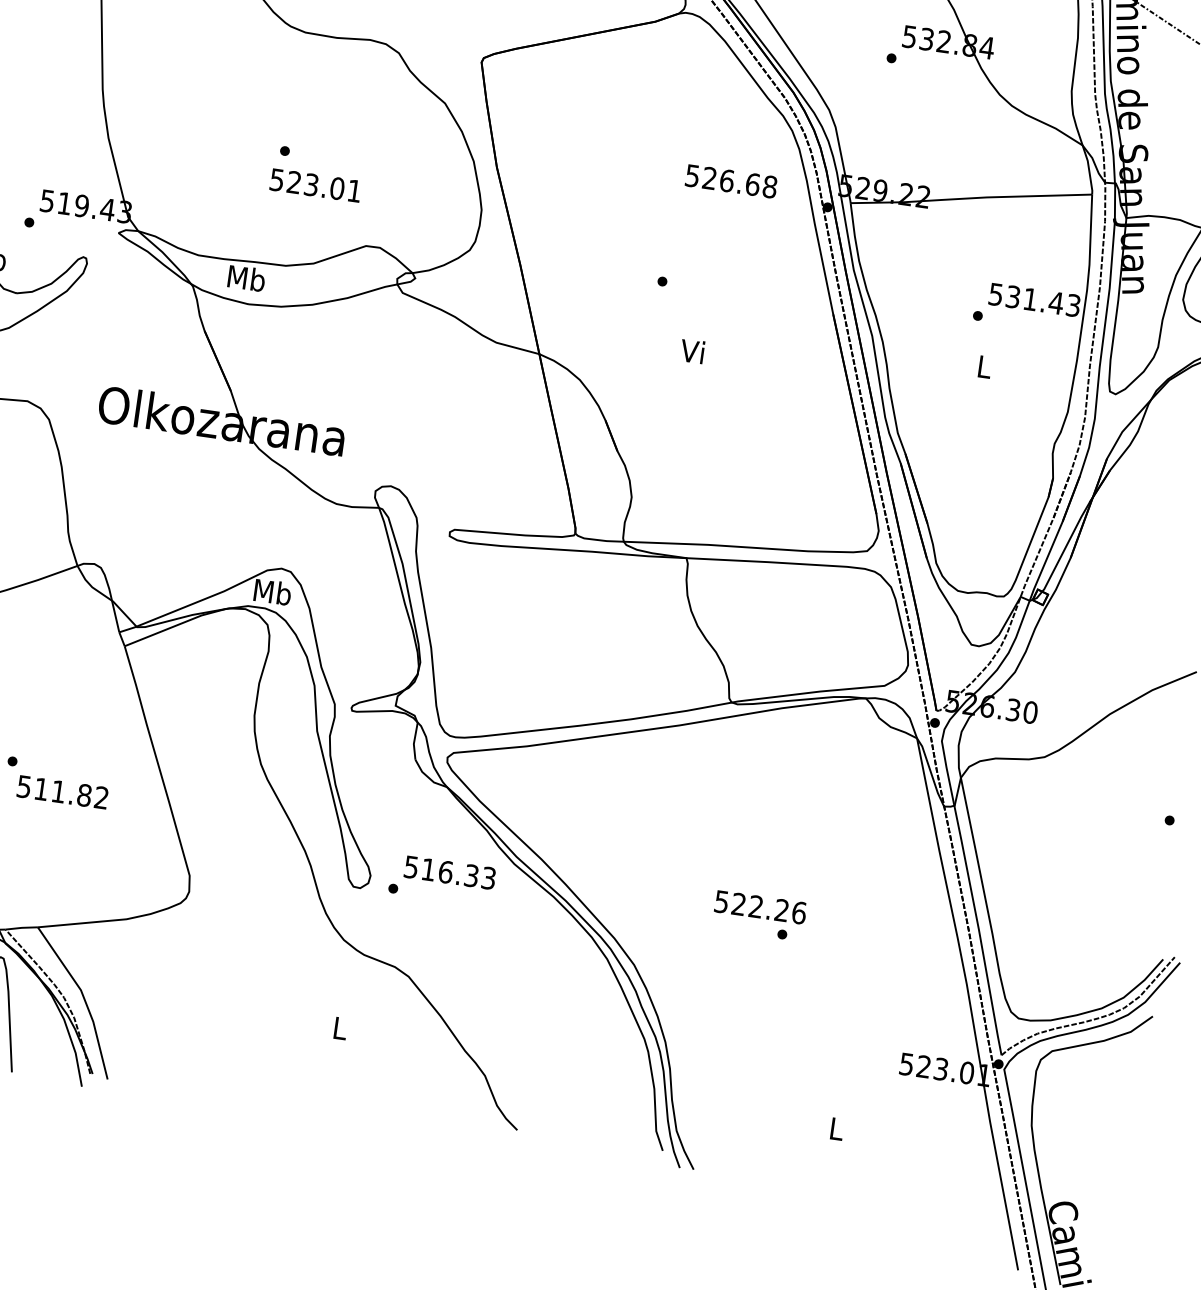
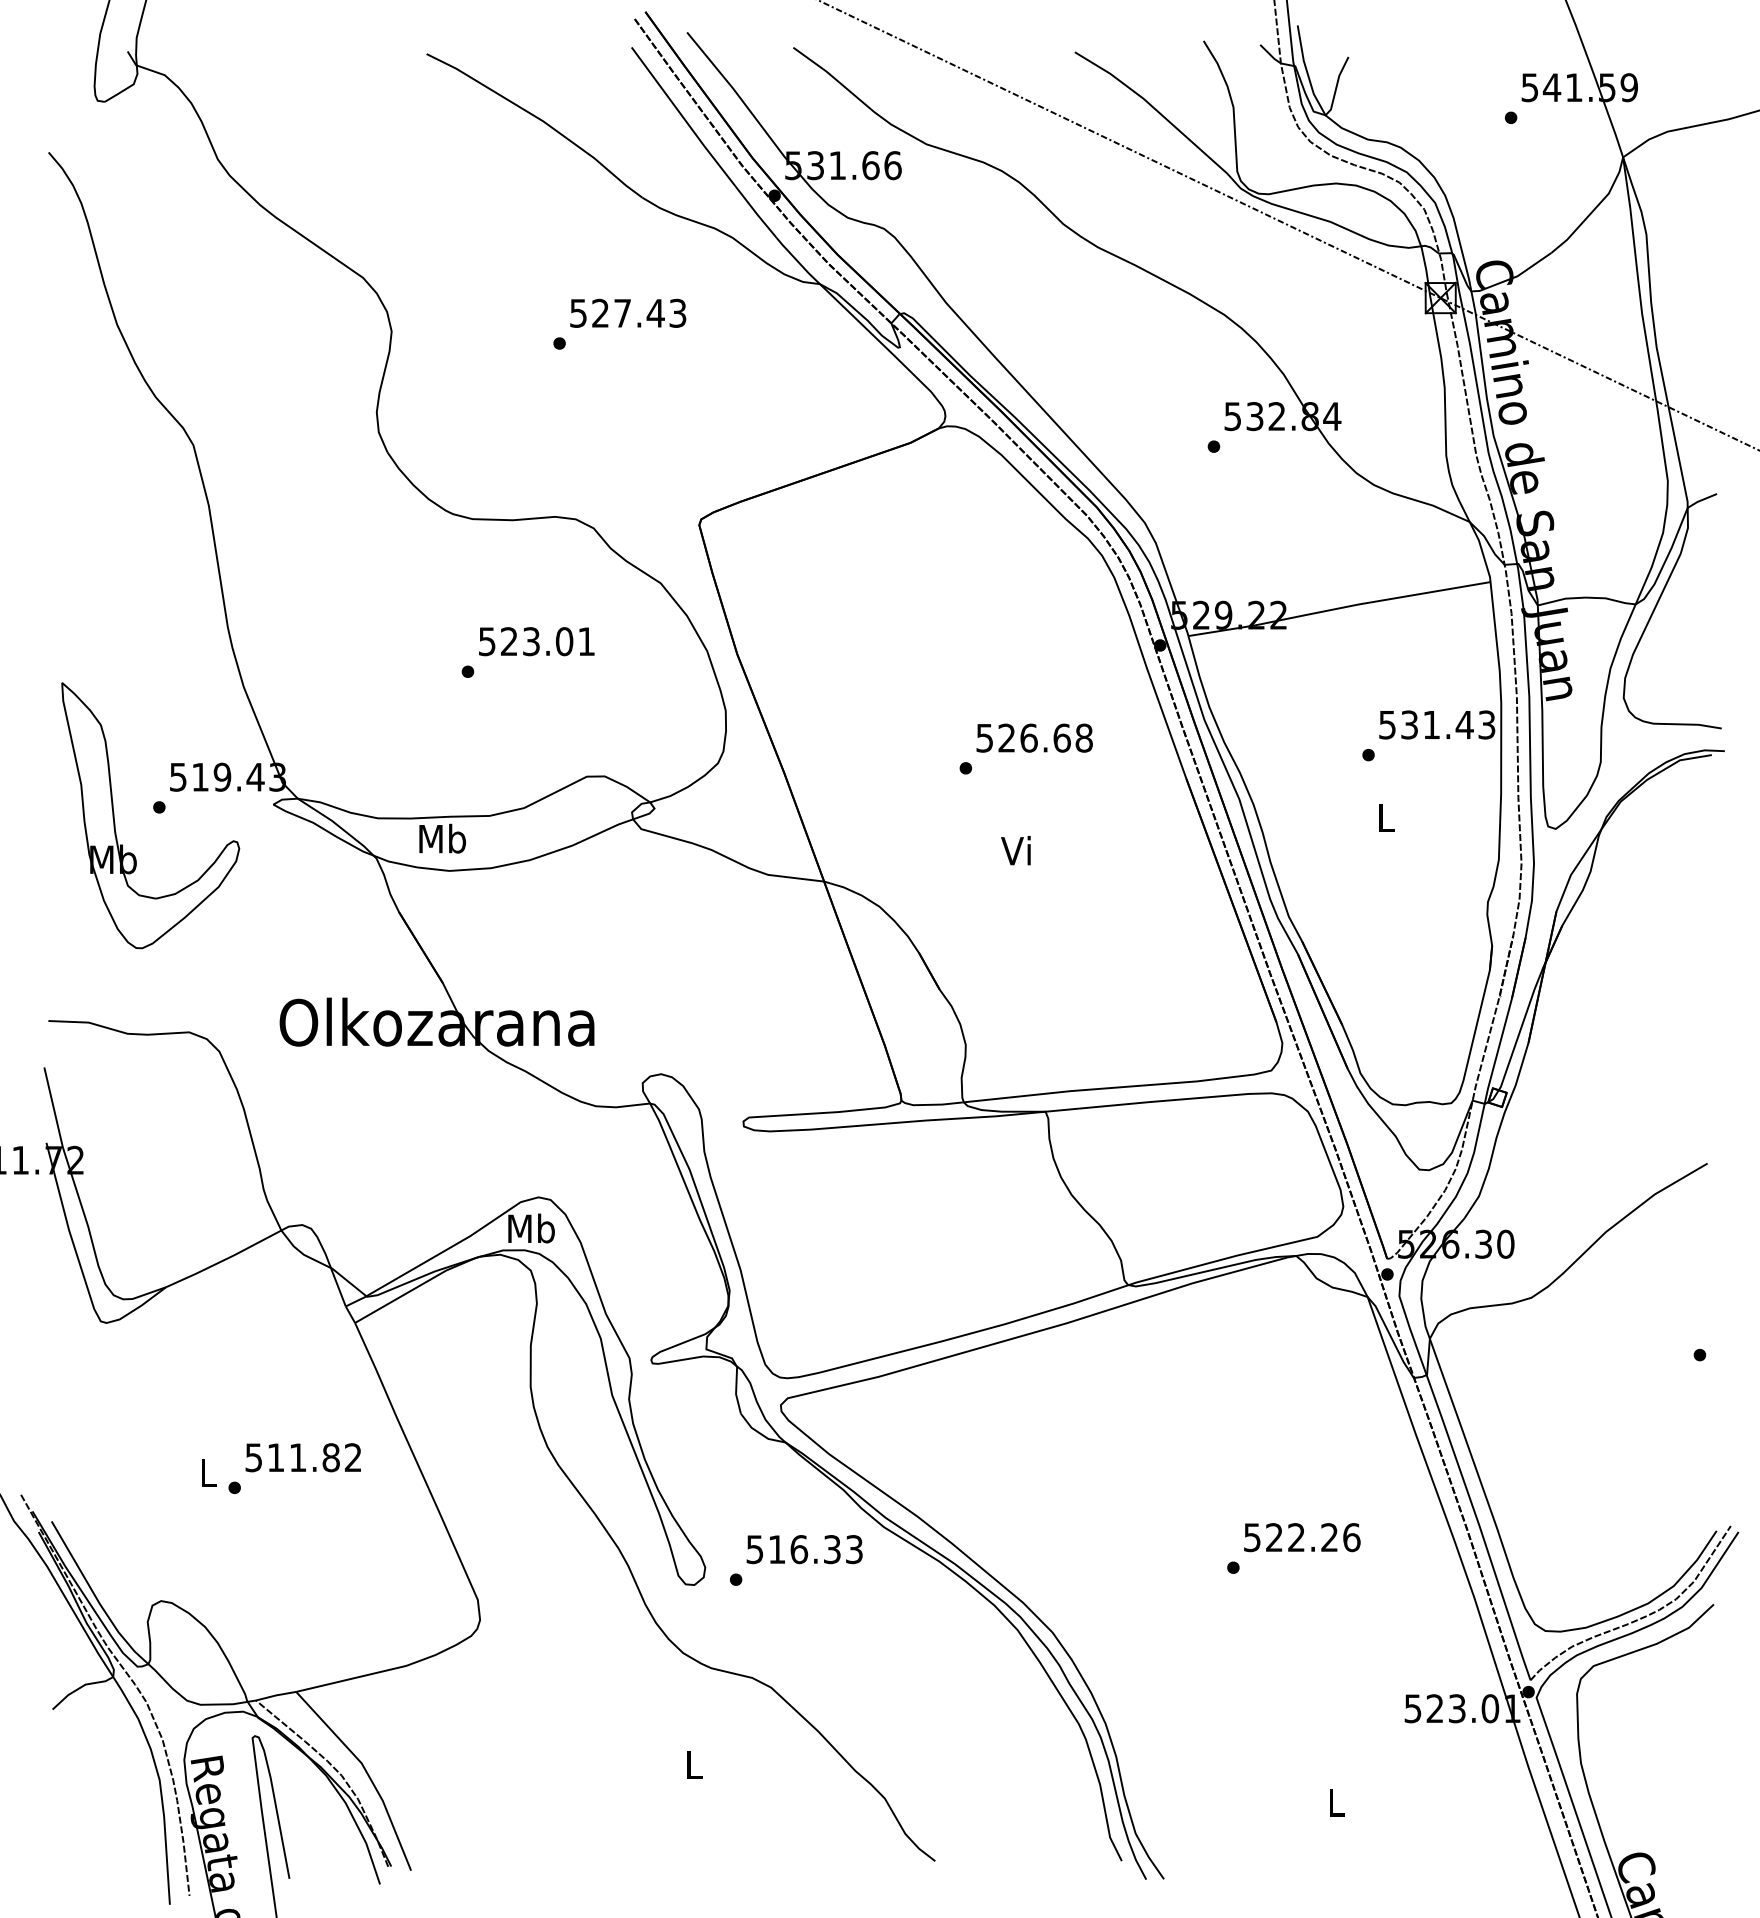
text: (731, 180) -> (1034, 737), moved
text: (315, 185) -> (536, 641), moved
text: (62, 792) -> (302, 1457), moved
text: (760, 907) -> (1302, 1537), moved

